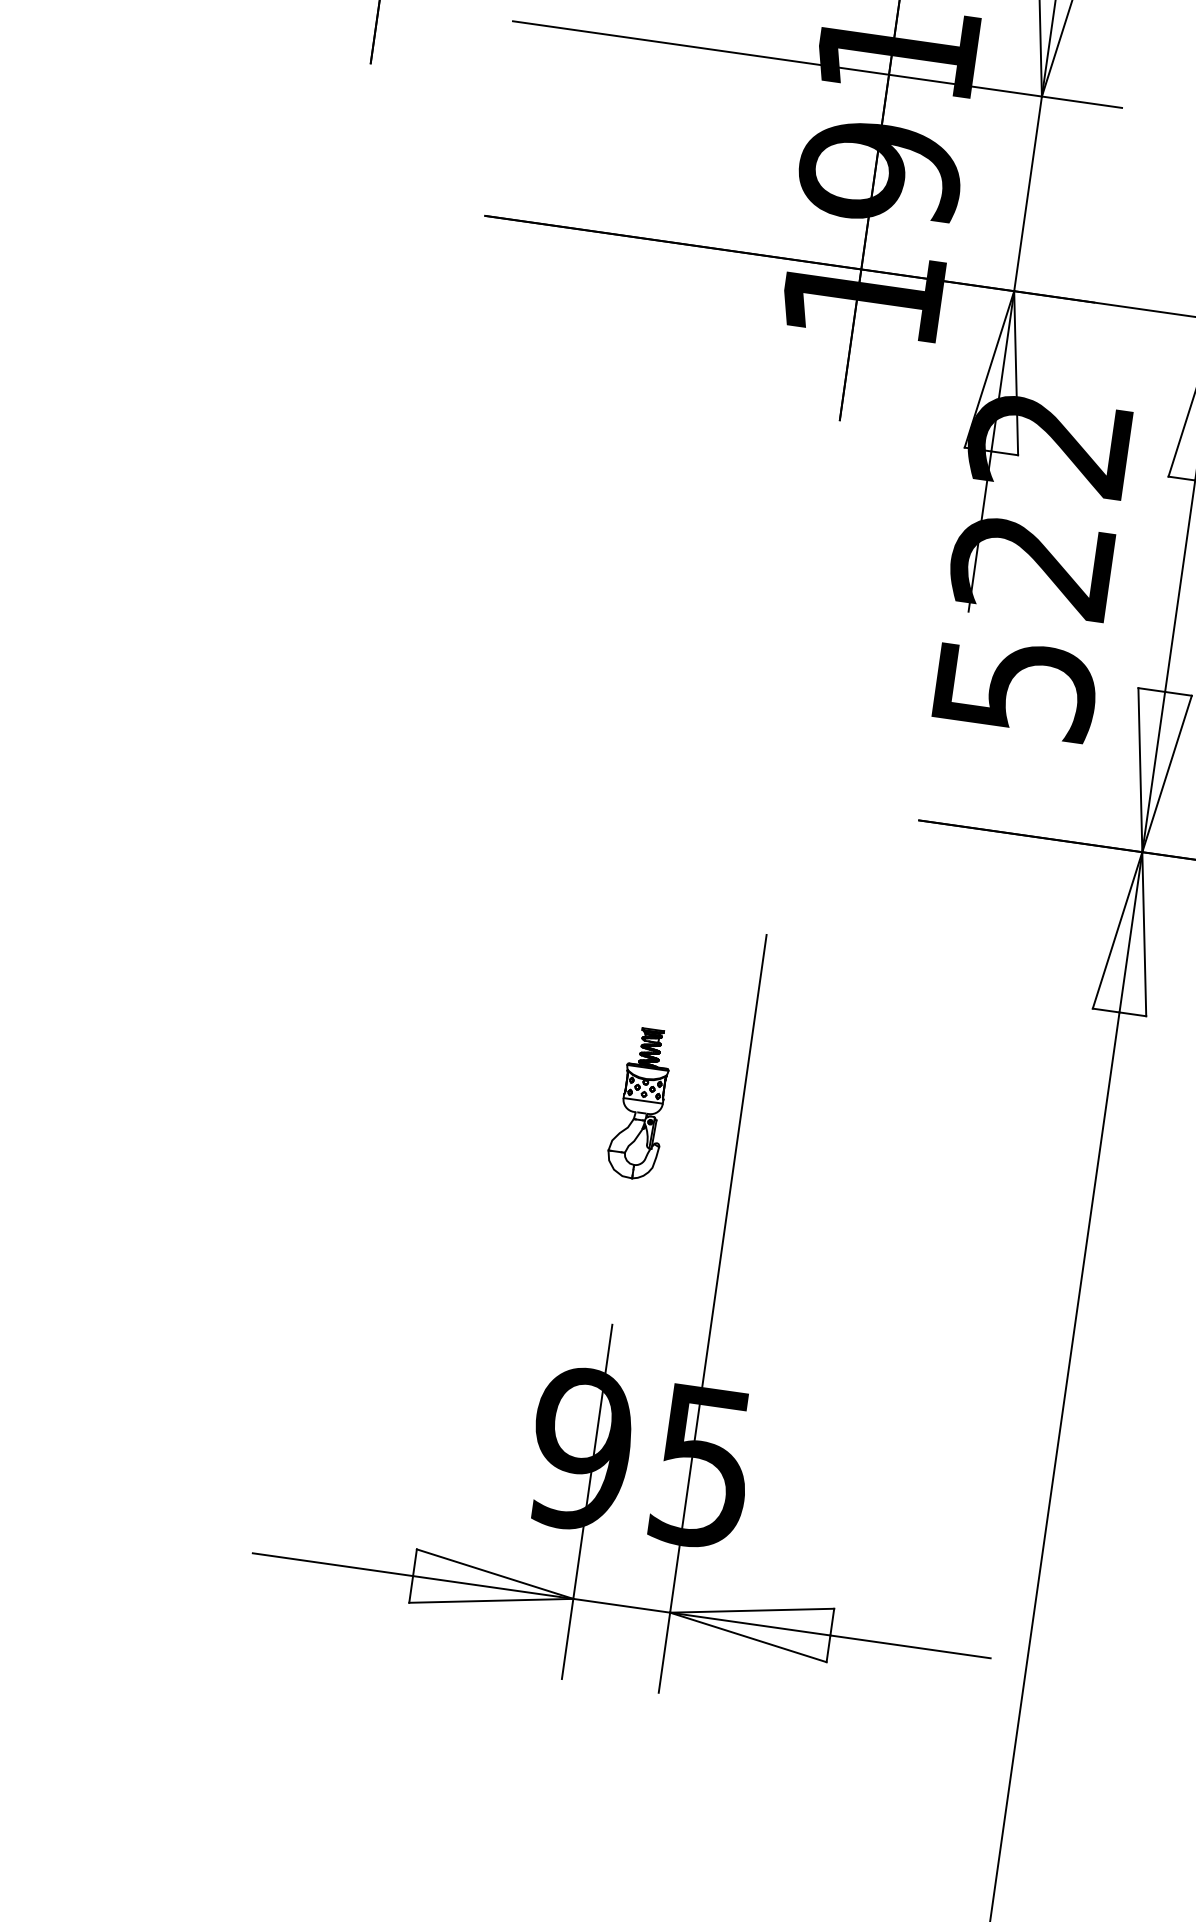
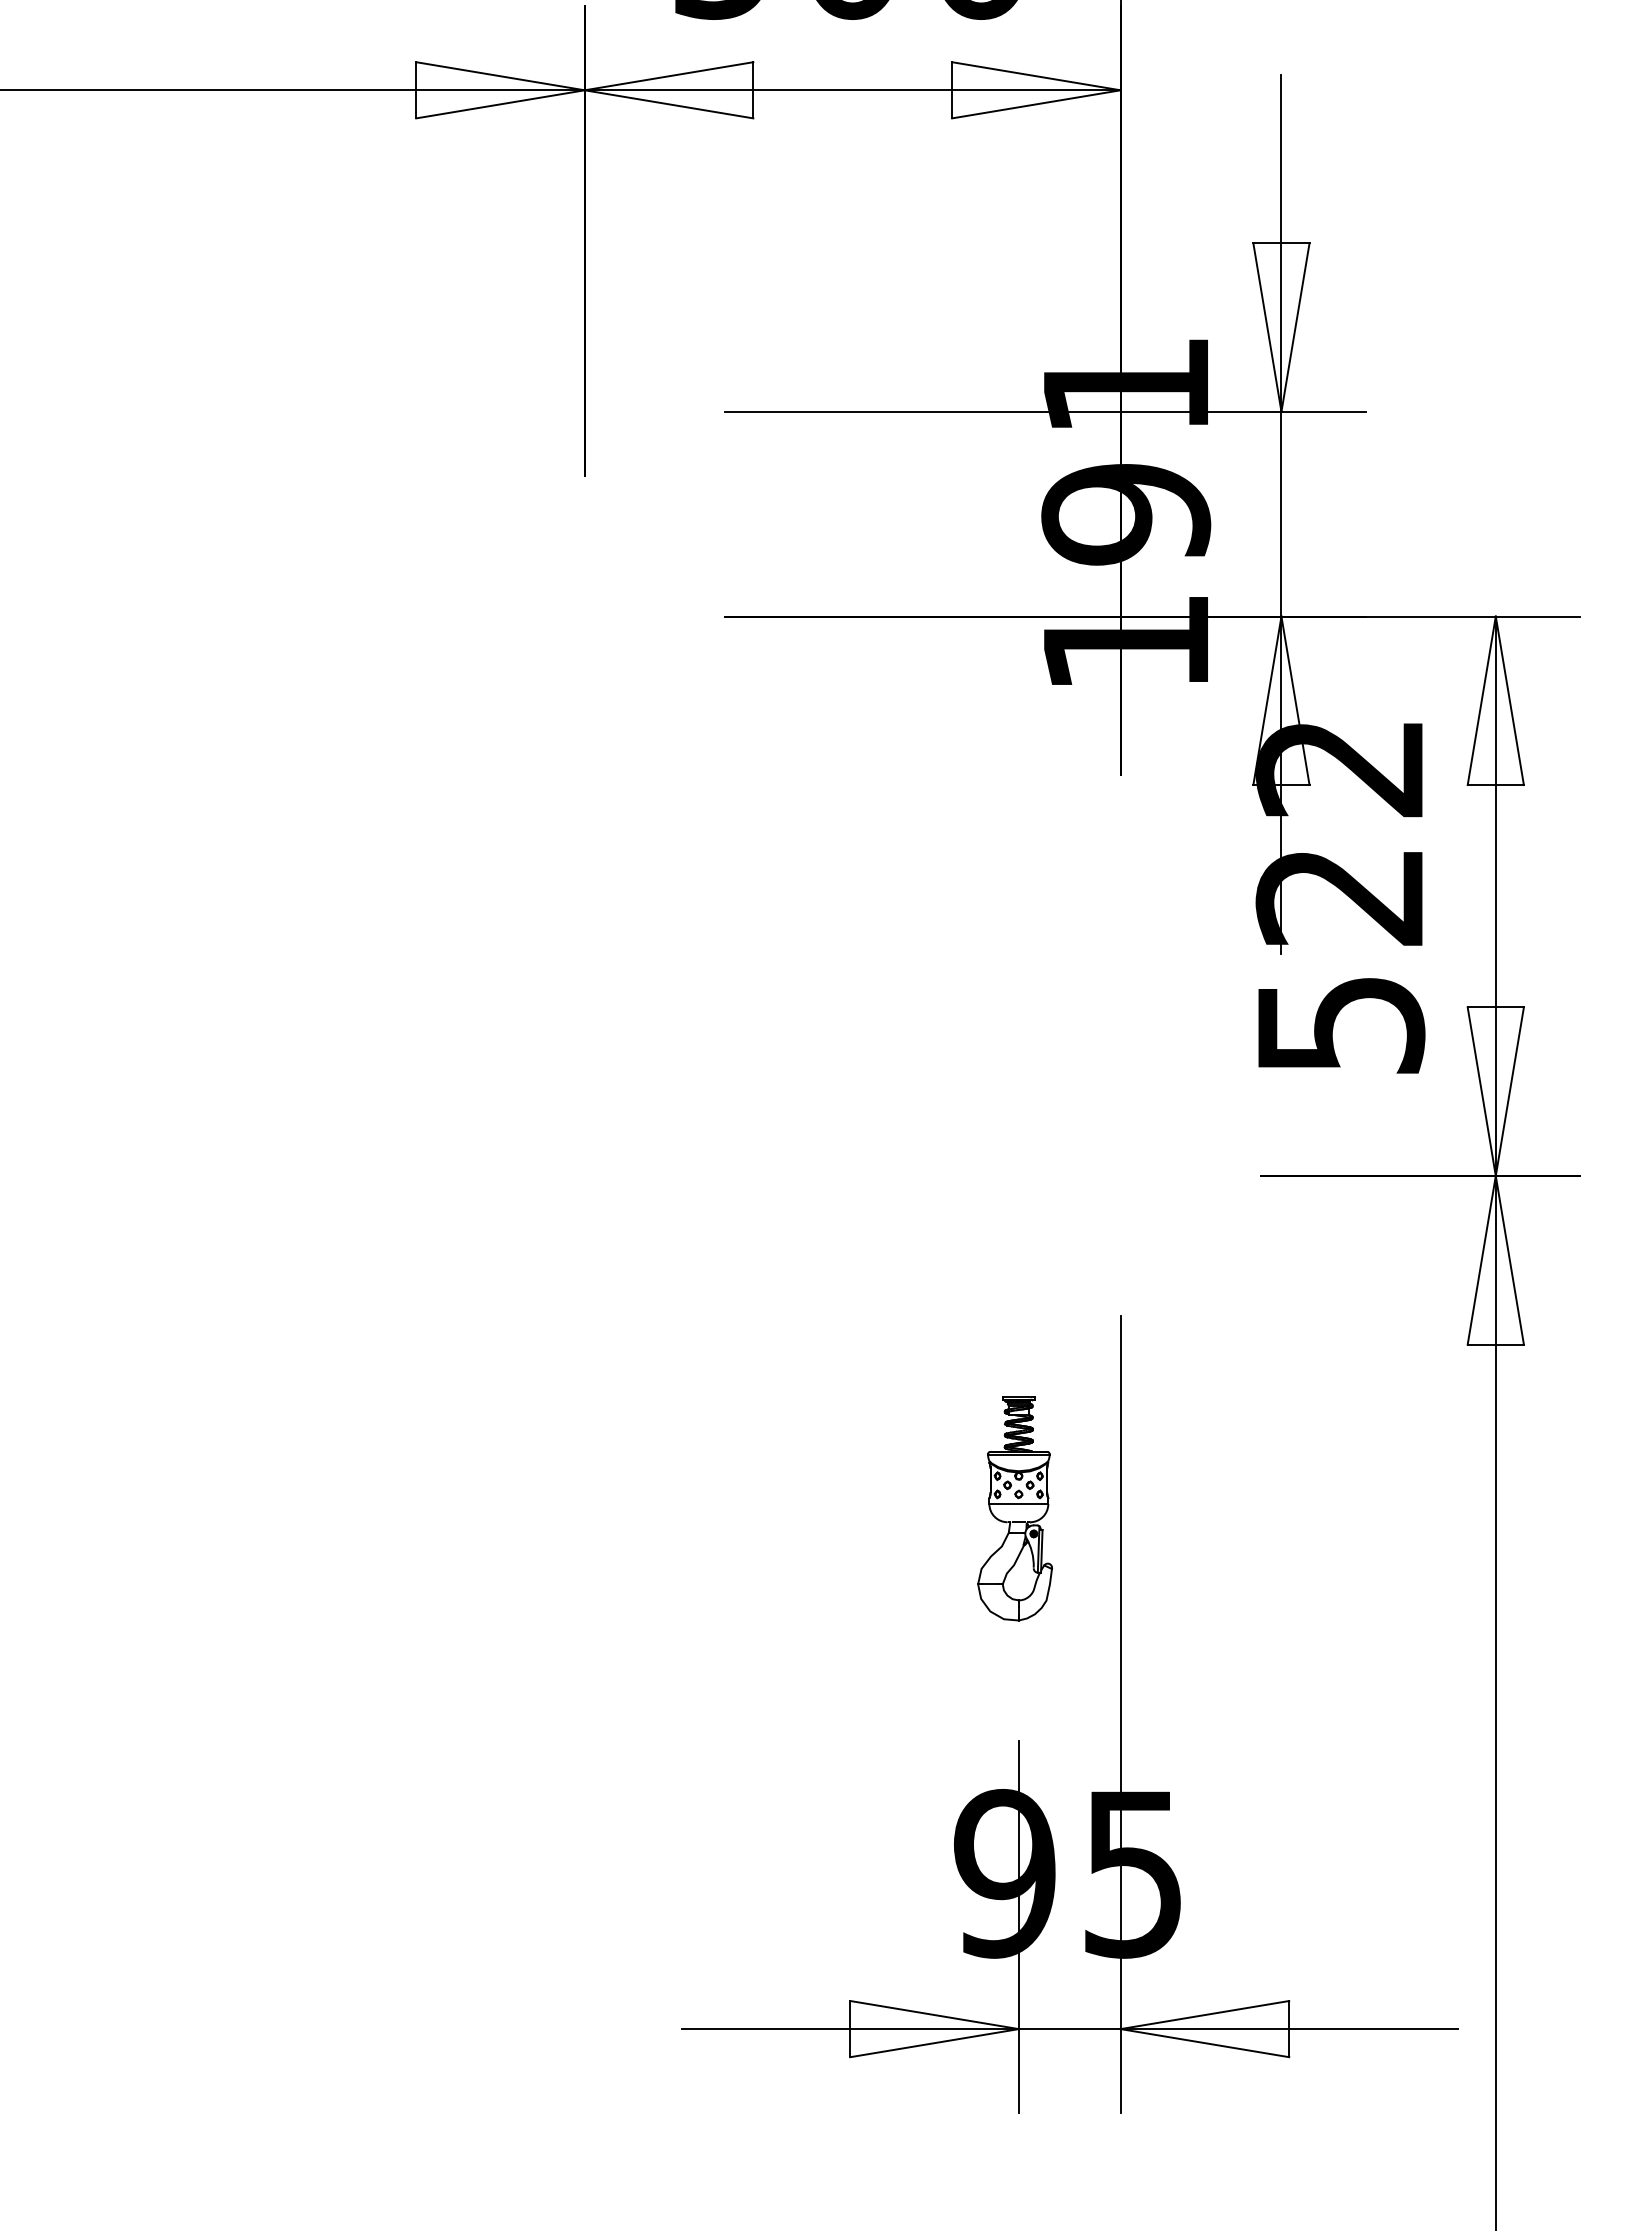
part: (640, 1103) -> (1015, 1508), size x1.43

